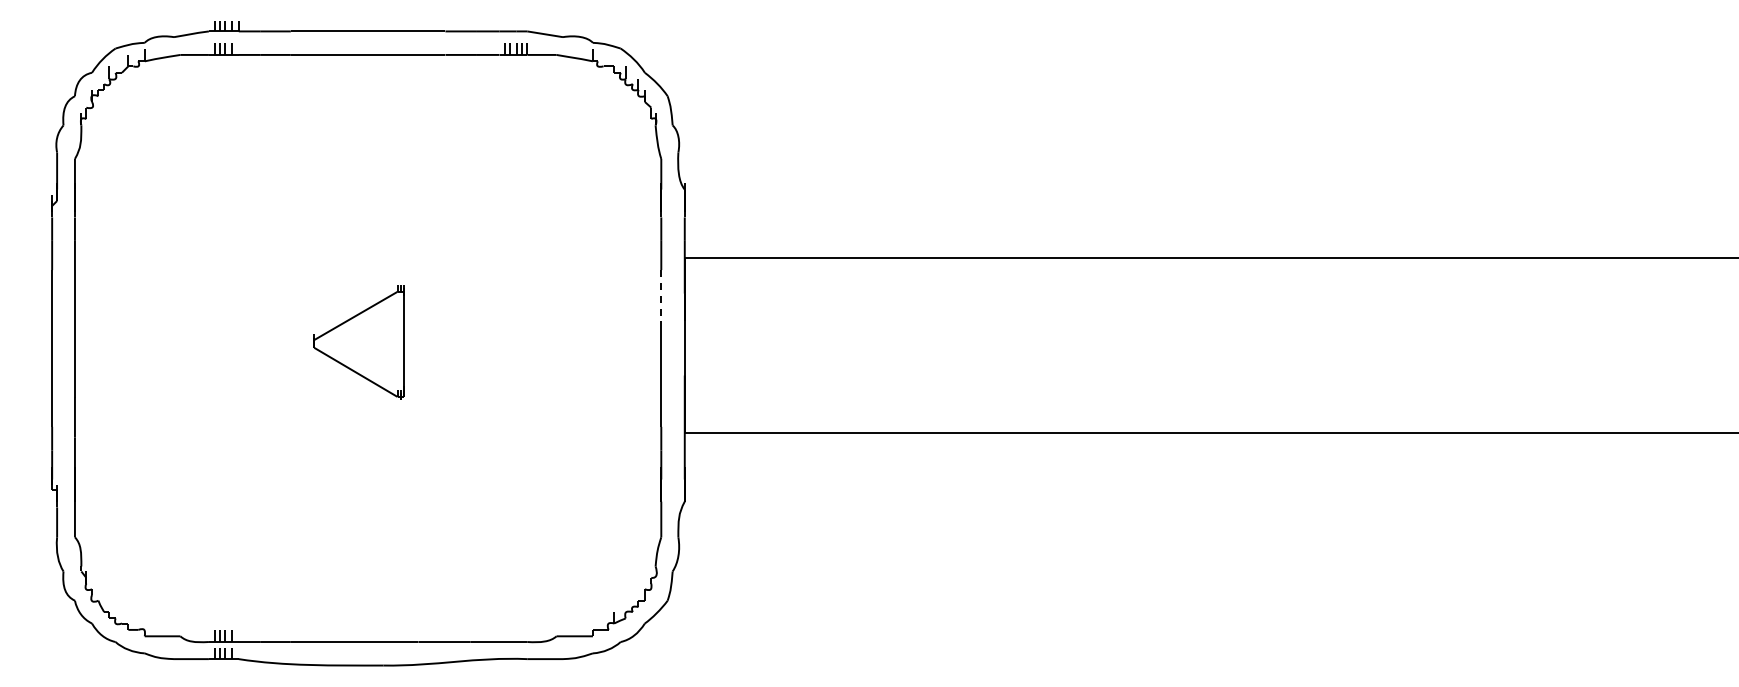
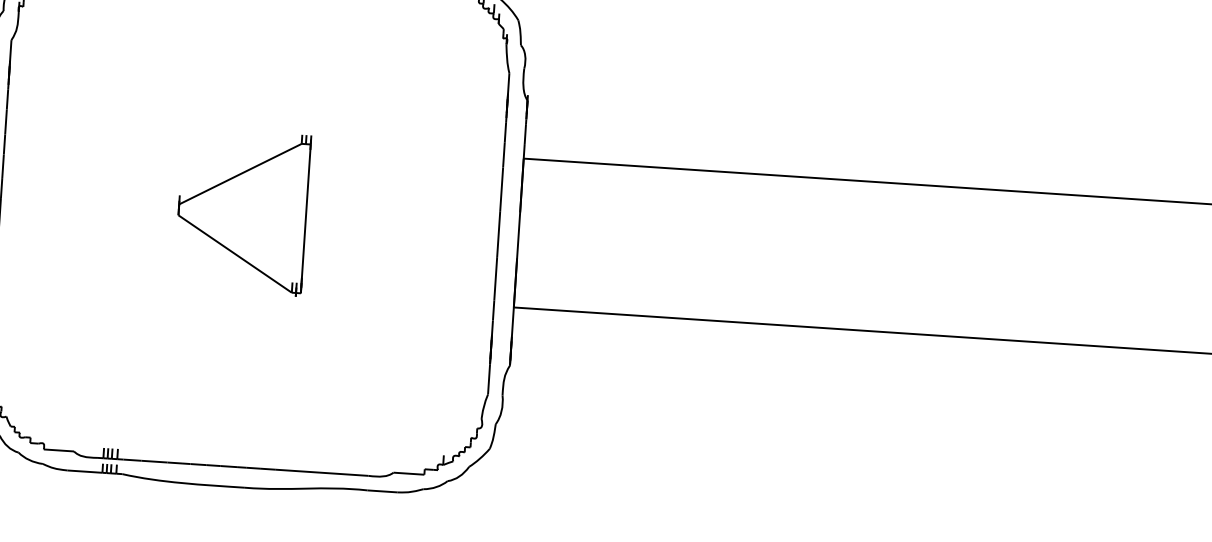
line: (661, 295) -> (501, 189), dashed -> solid
part: (358, 342) -> (241, 211), size x1.67

